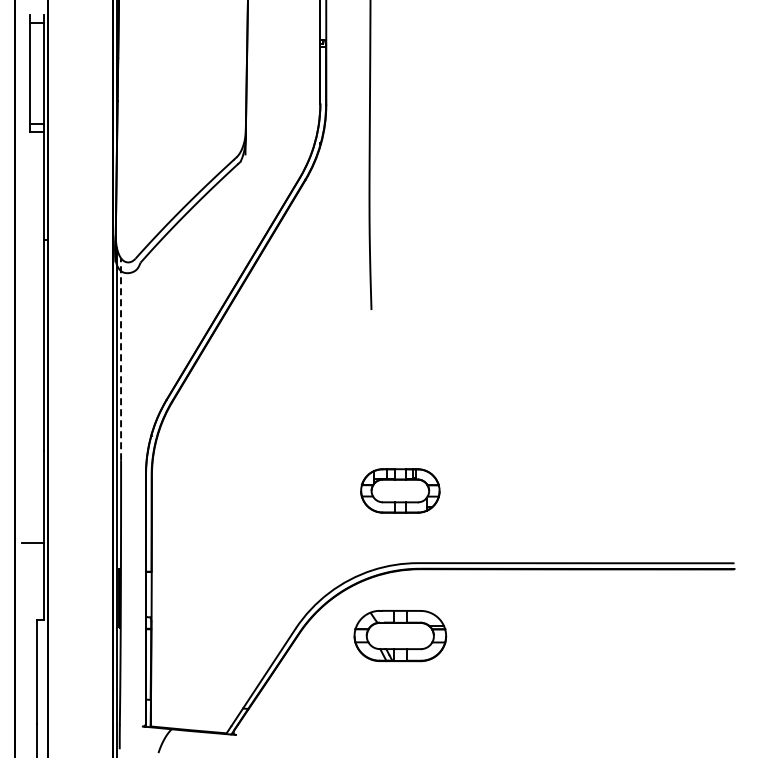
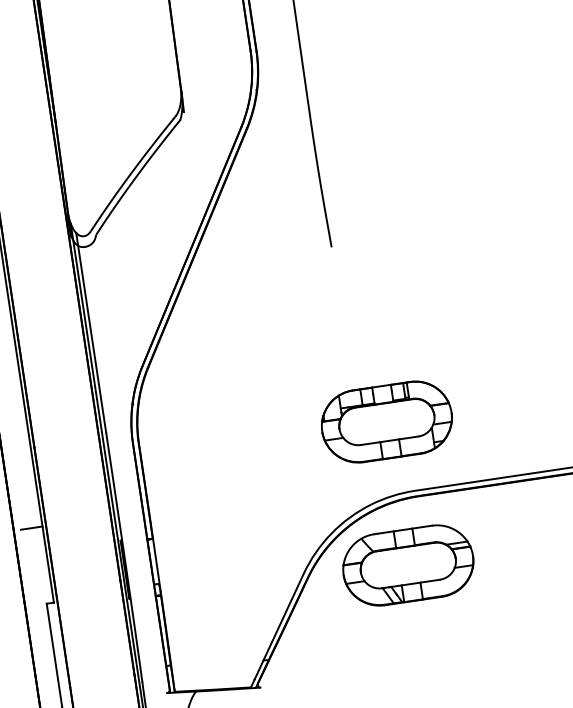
line: (121, 358) -> (91, 332), dashed -> solid
part: (400, 490) -> (387, 421), size x1.67
part: (400, 635) -> (408, 564), size x1.43

